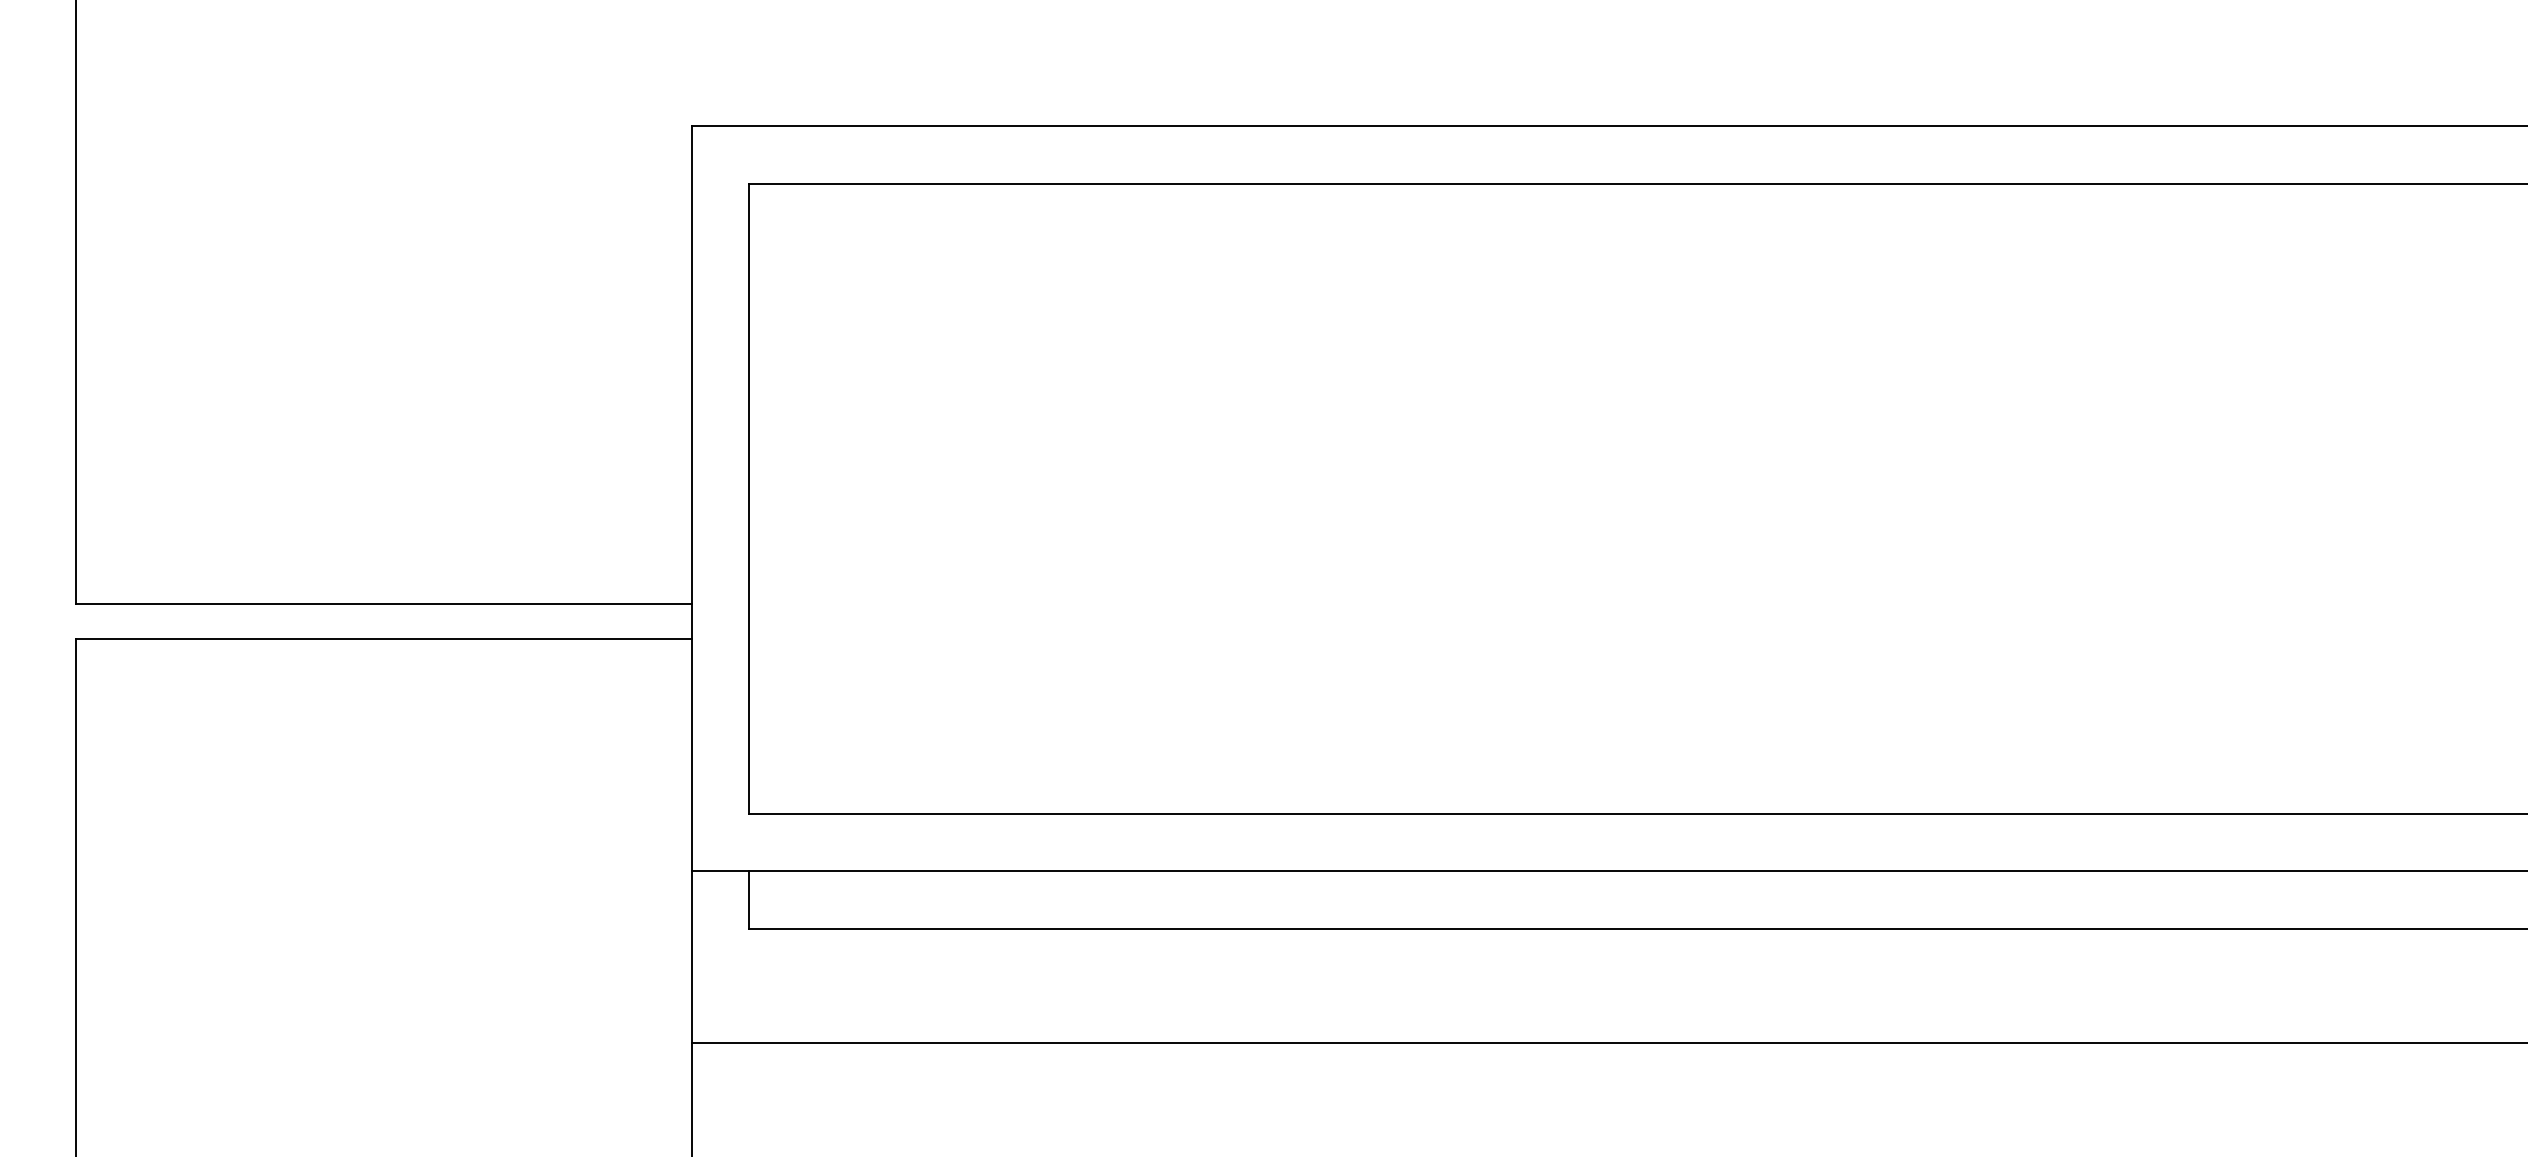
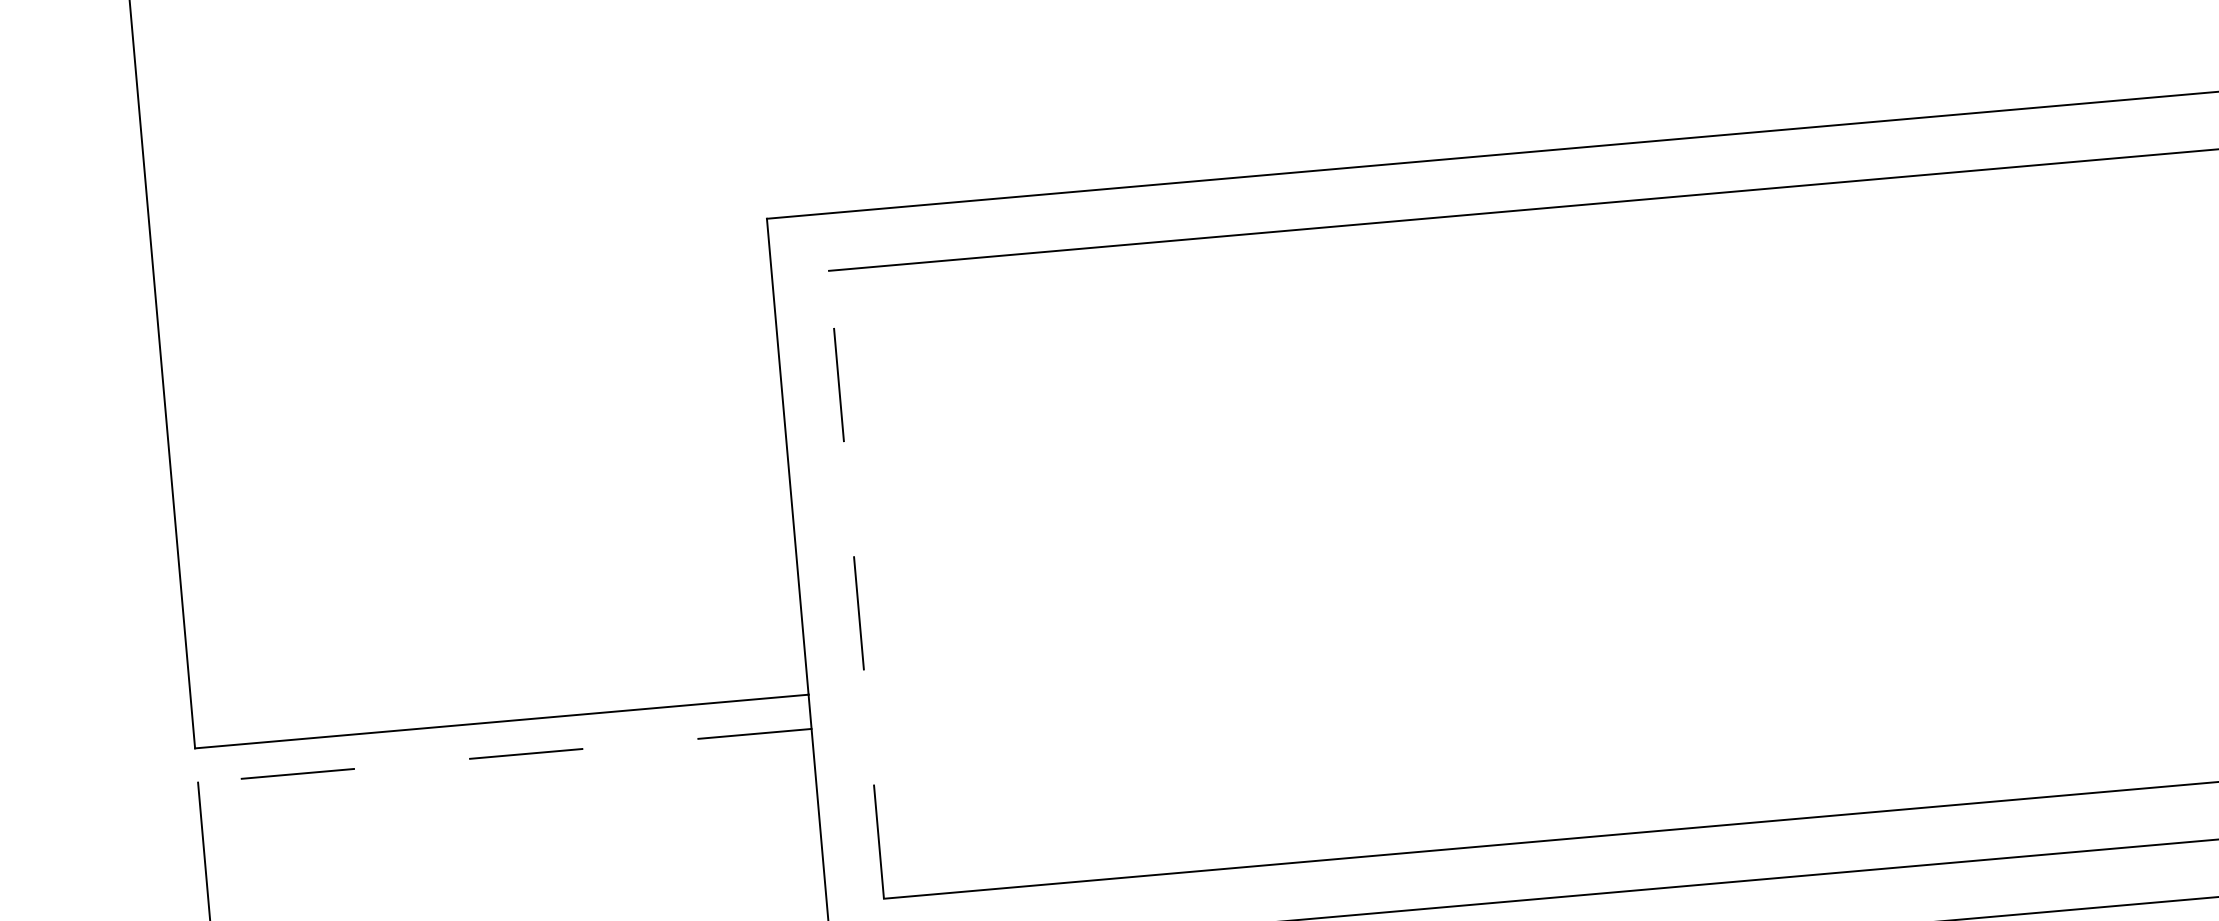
line: (748, 498) -> (855, 584), solid -> dashed
line: (383, 638) -> (504, 755), solid -> dashed

